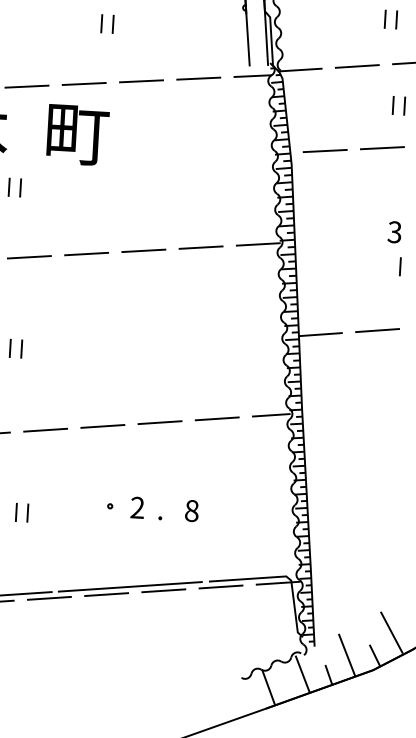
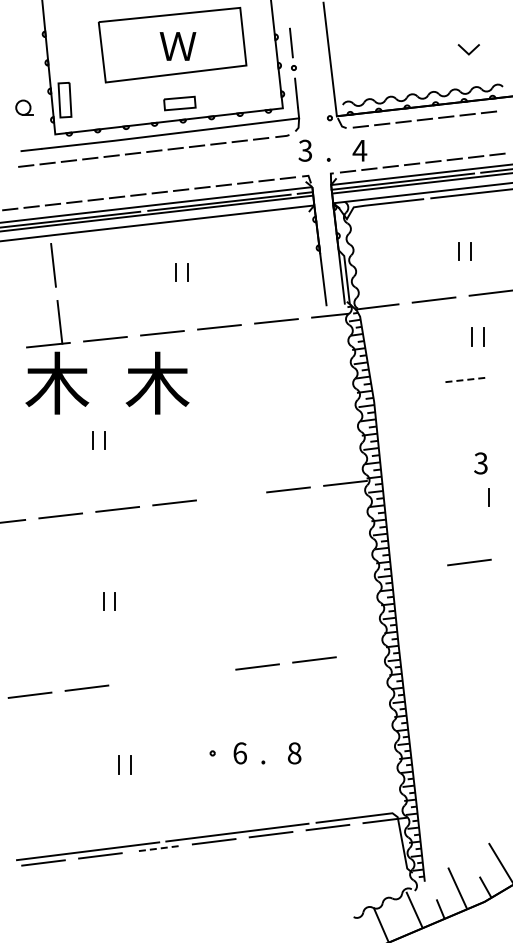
text: (76, 132) -> (157, 382), 町 -> 木
line: (382, 148) -> (463, 380), solid -> dashed
line: (324, 151) -> (406, 386), removed
line: (143, 250) -> (231, 496), removed
line: (320, 334) -> (412, 569), removed
line: (271, 414) -> (368, 652), removed
line: (102, 425) -> (200, 673), removed
line: (45, 429) -> (143, 680), removed
text: (136, 507) -> (239, 753), 2 -> 6
line: (48, 598) -> (156, 848), solid -> dashed

